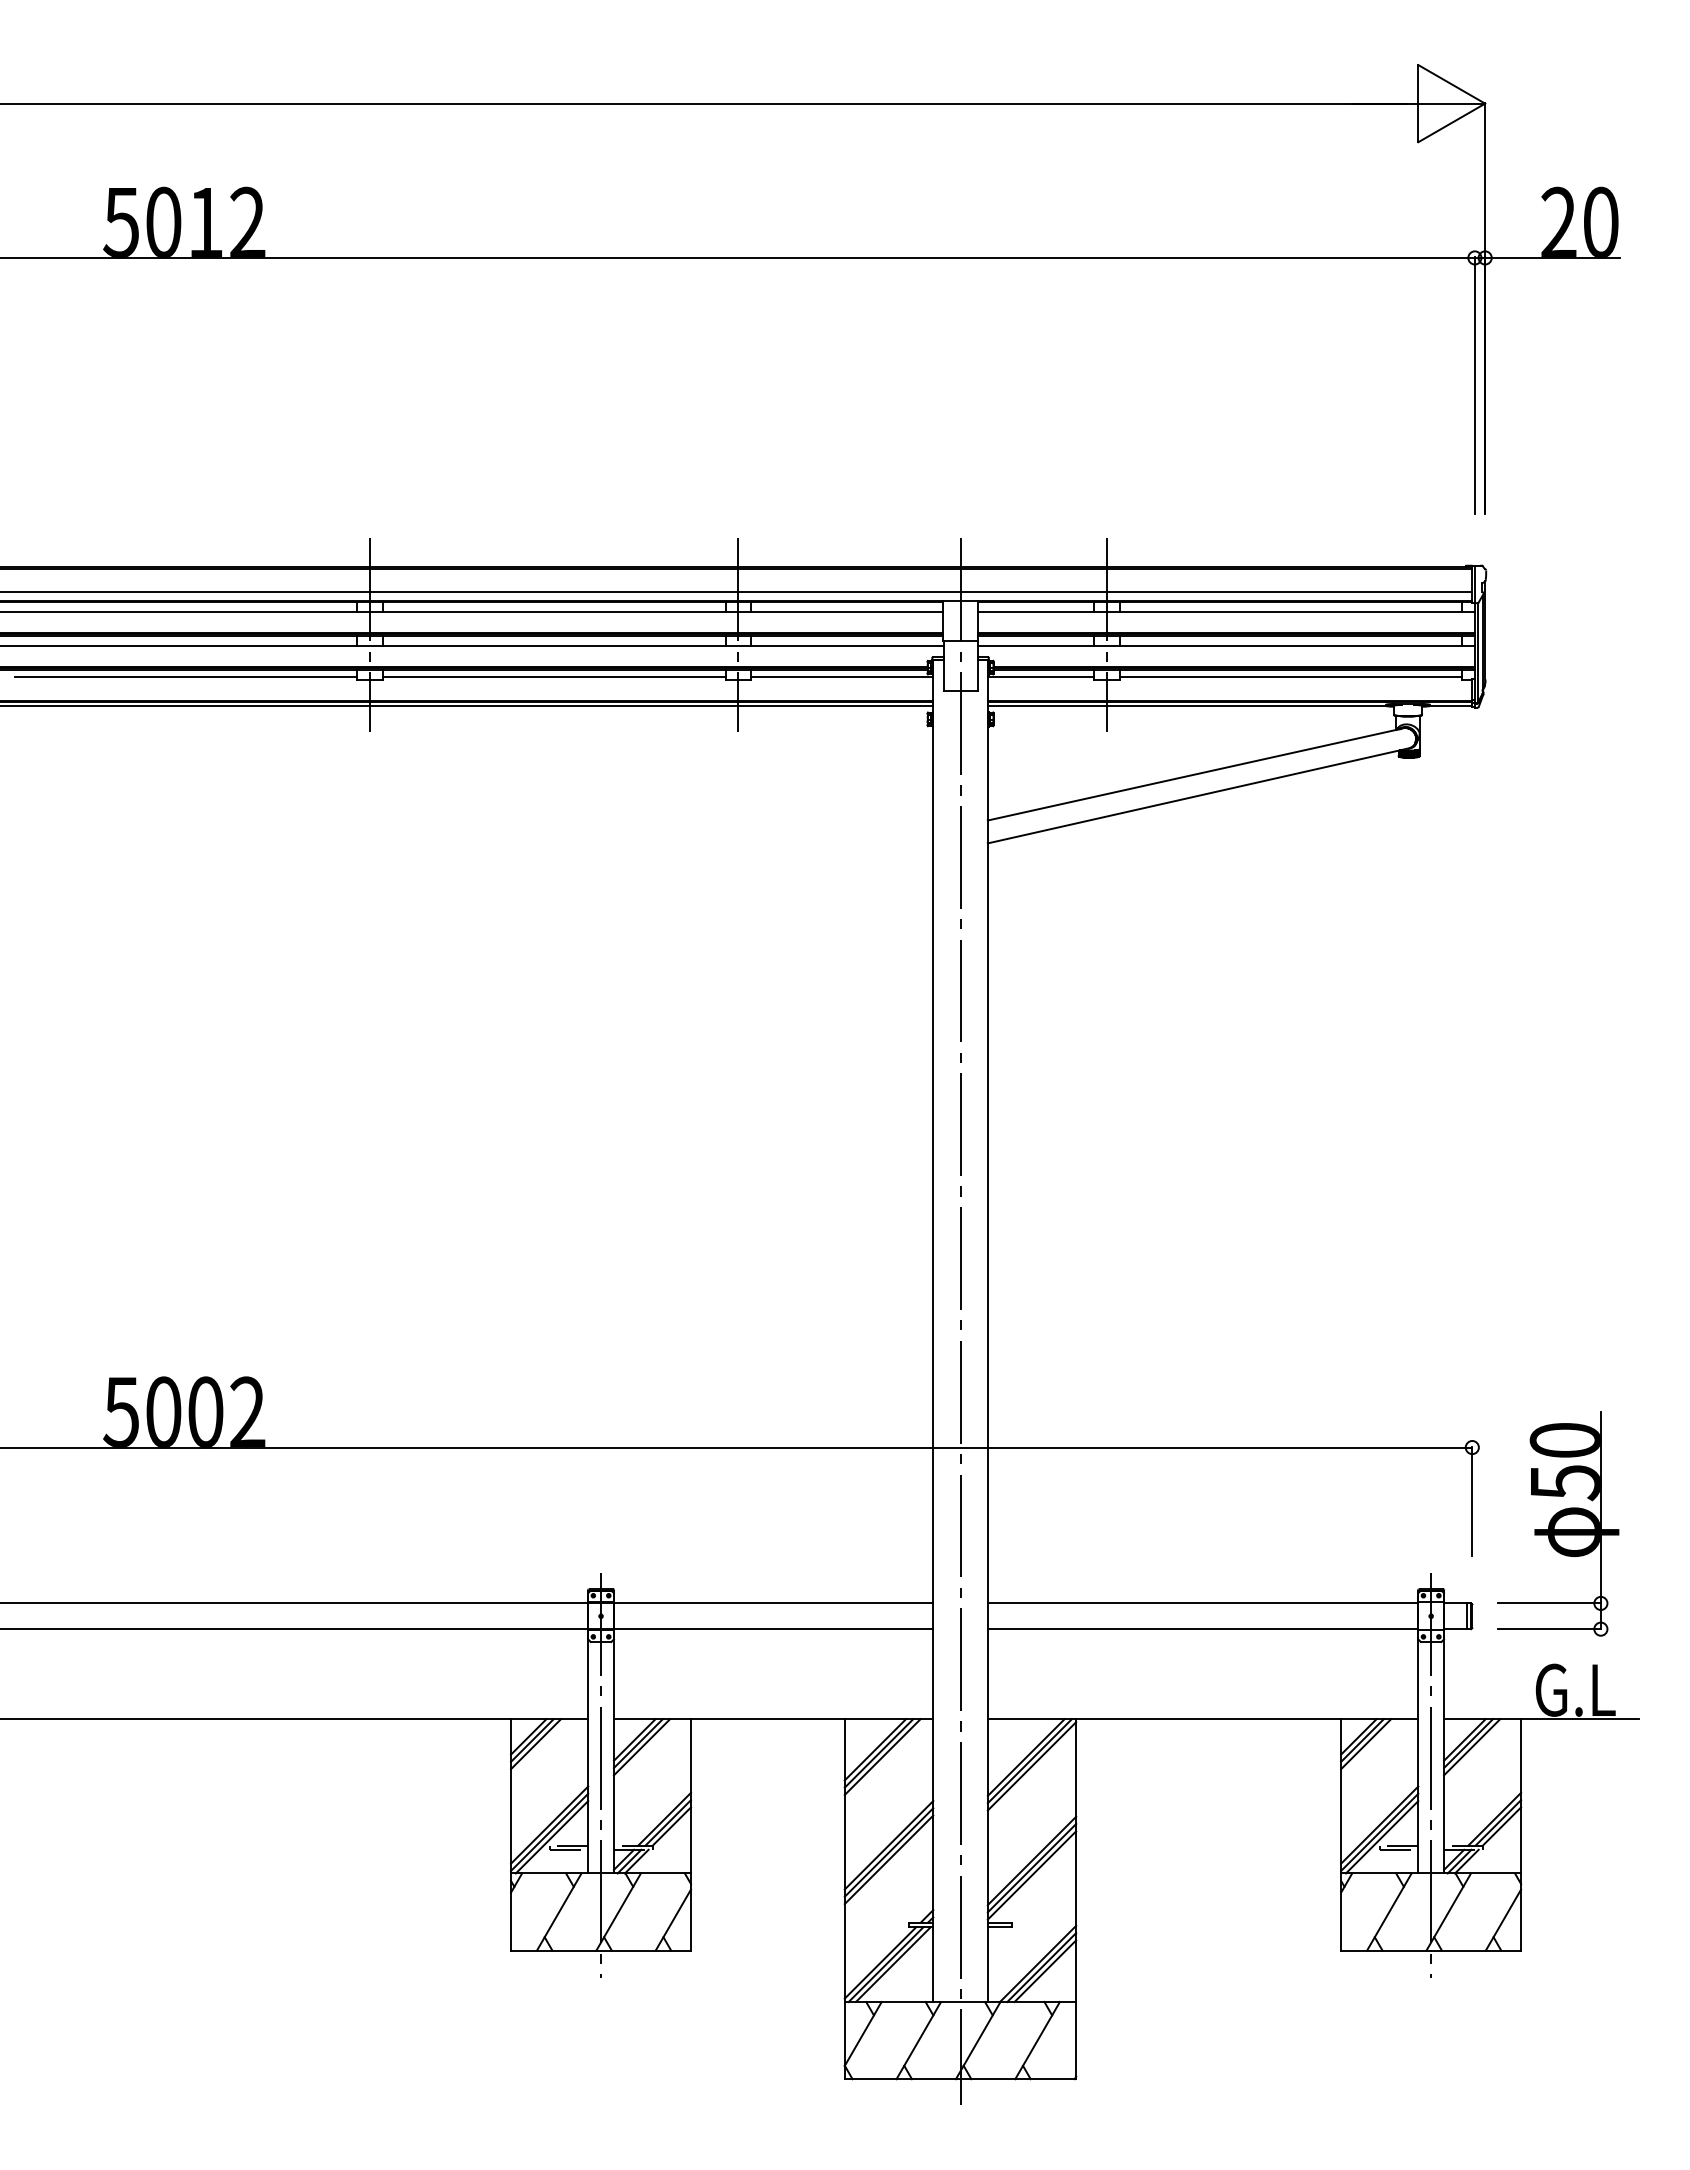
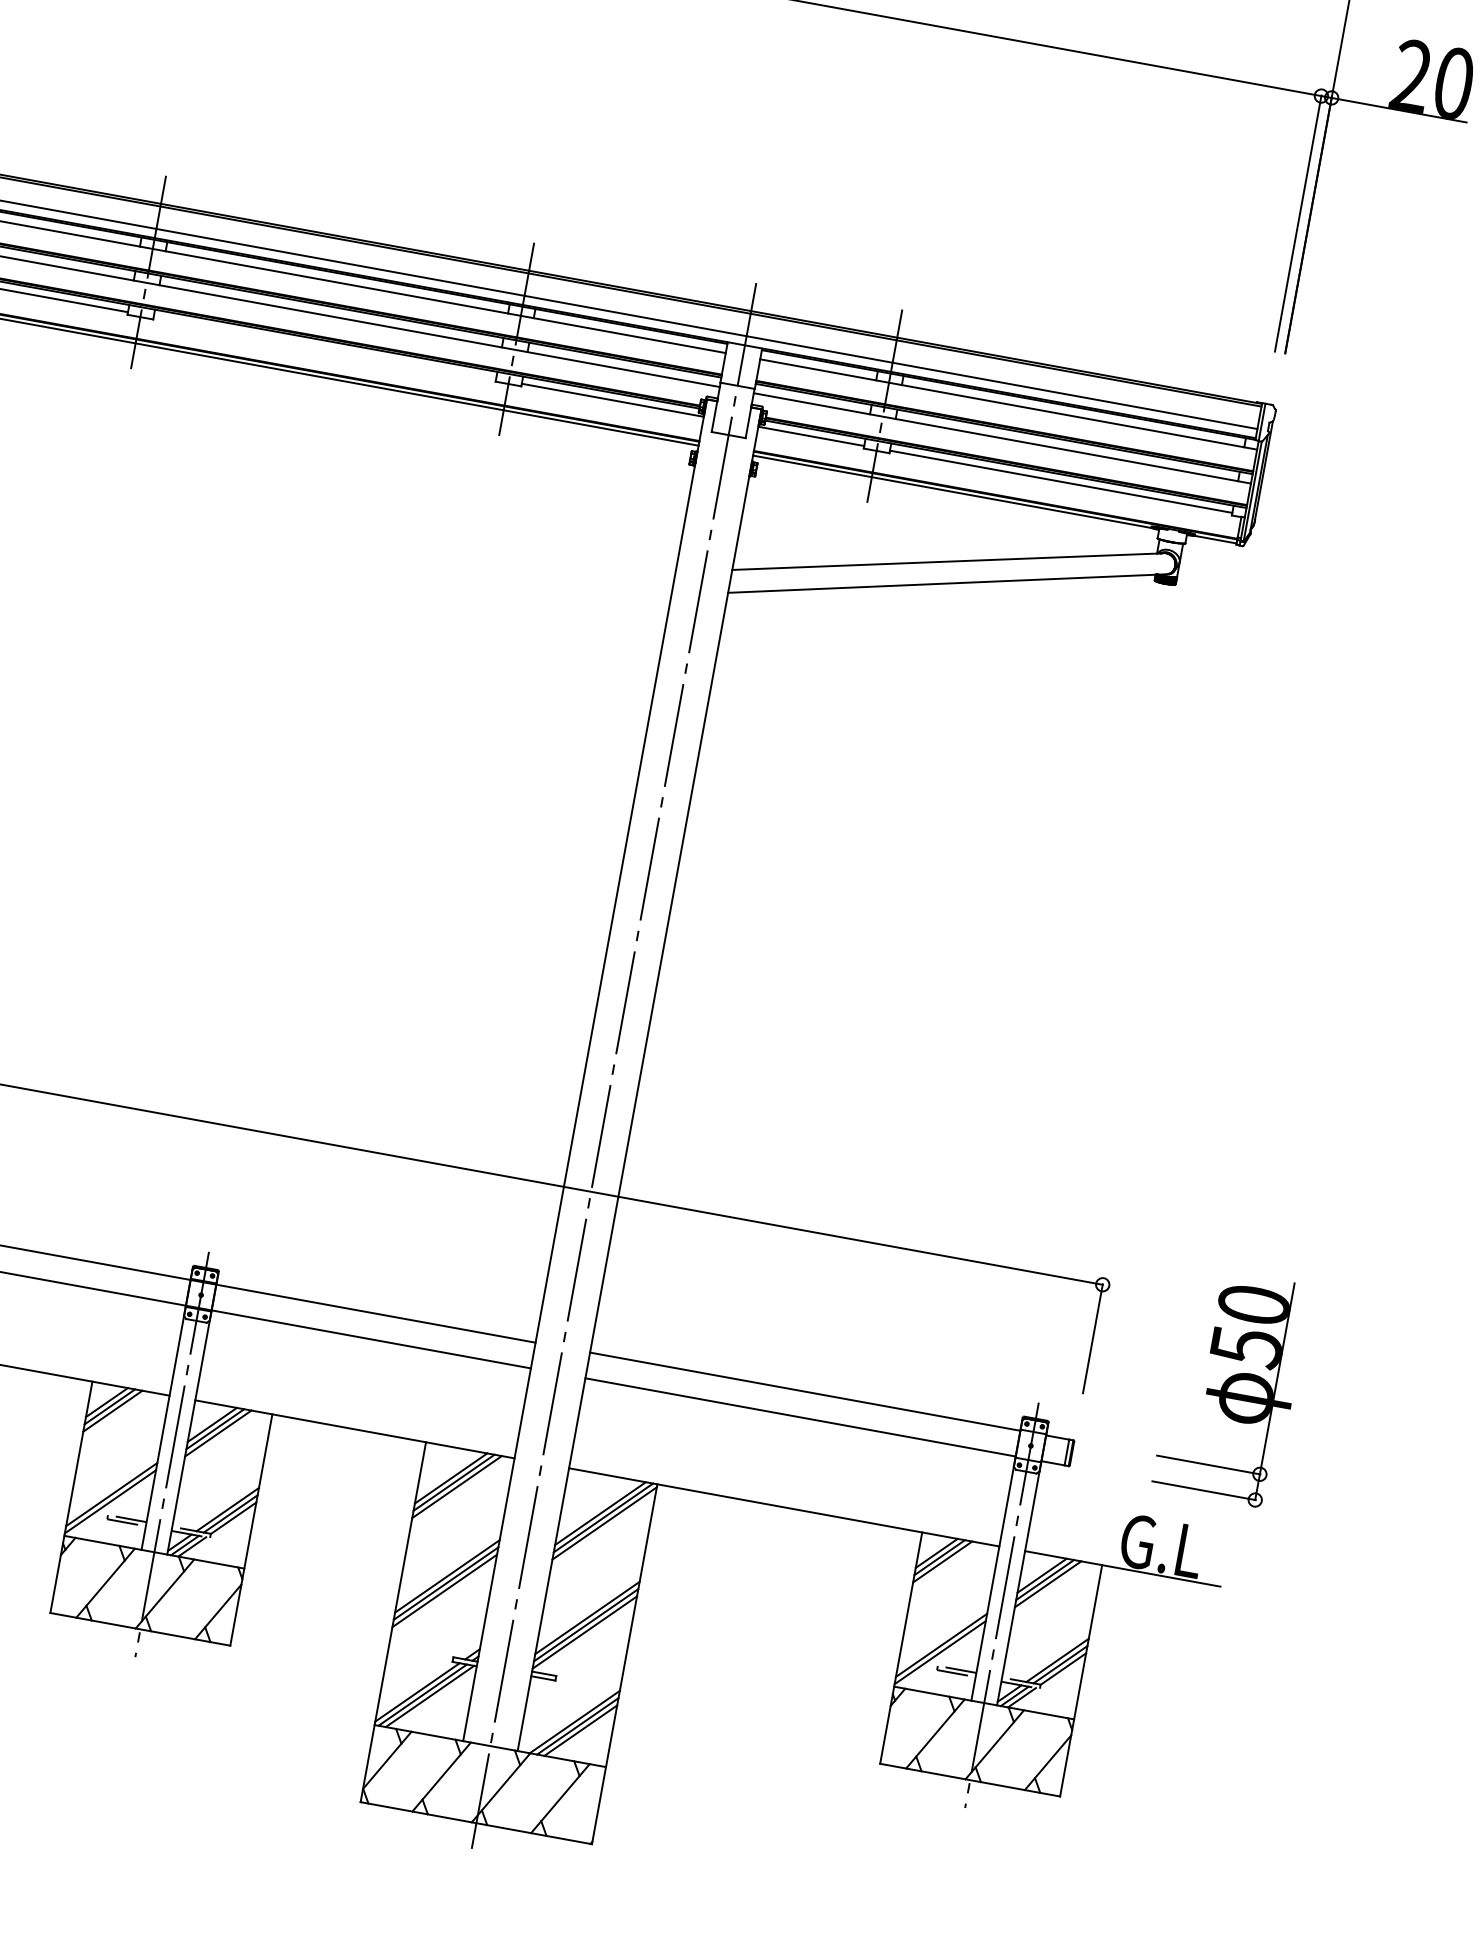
line: (554, 677) -> (325, 348), removed
part: (1558, 1523) -> (1232, 1386), moved
line: (551, 1837) -> (111, 1507), removed
line: (1381, 1837) -> (941, 1658), removed

